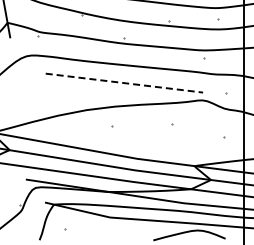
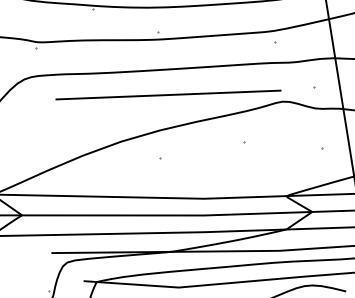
line: (124, 83) -> (168, 95), dashed -> solid

